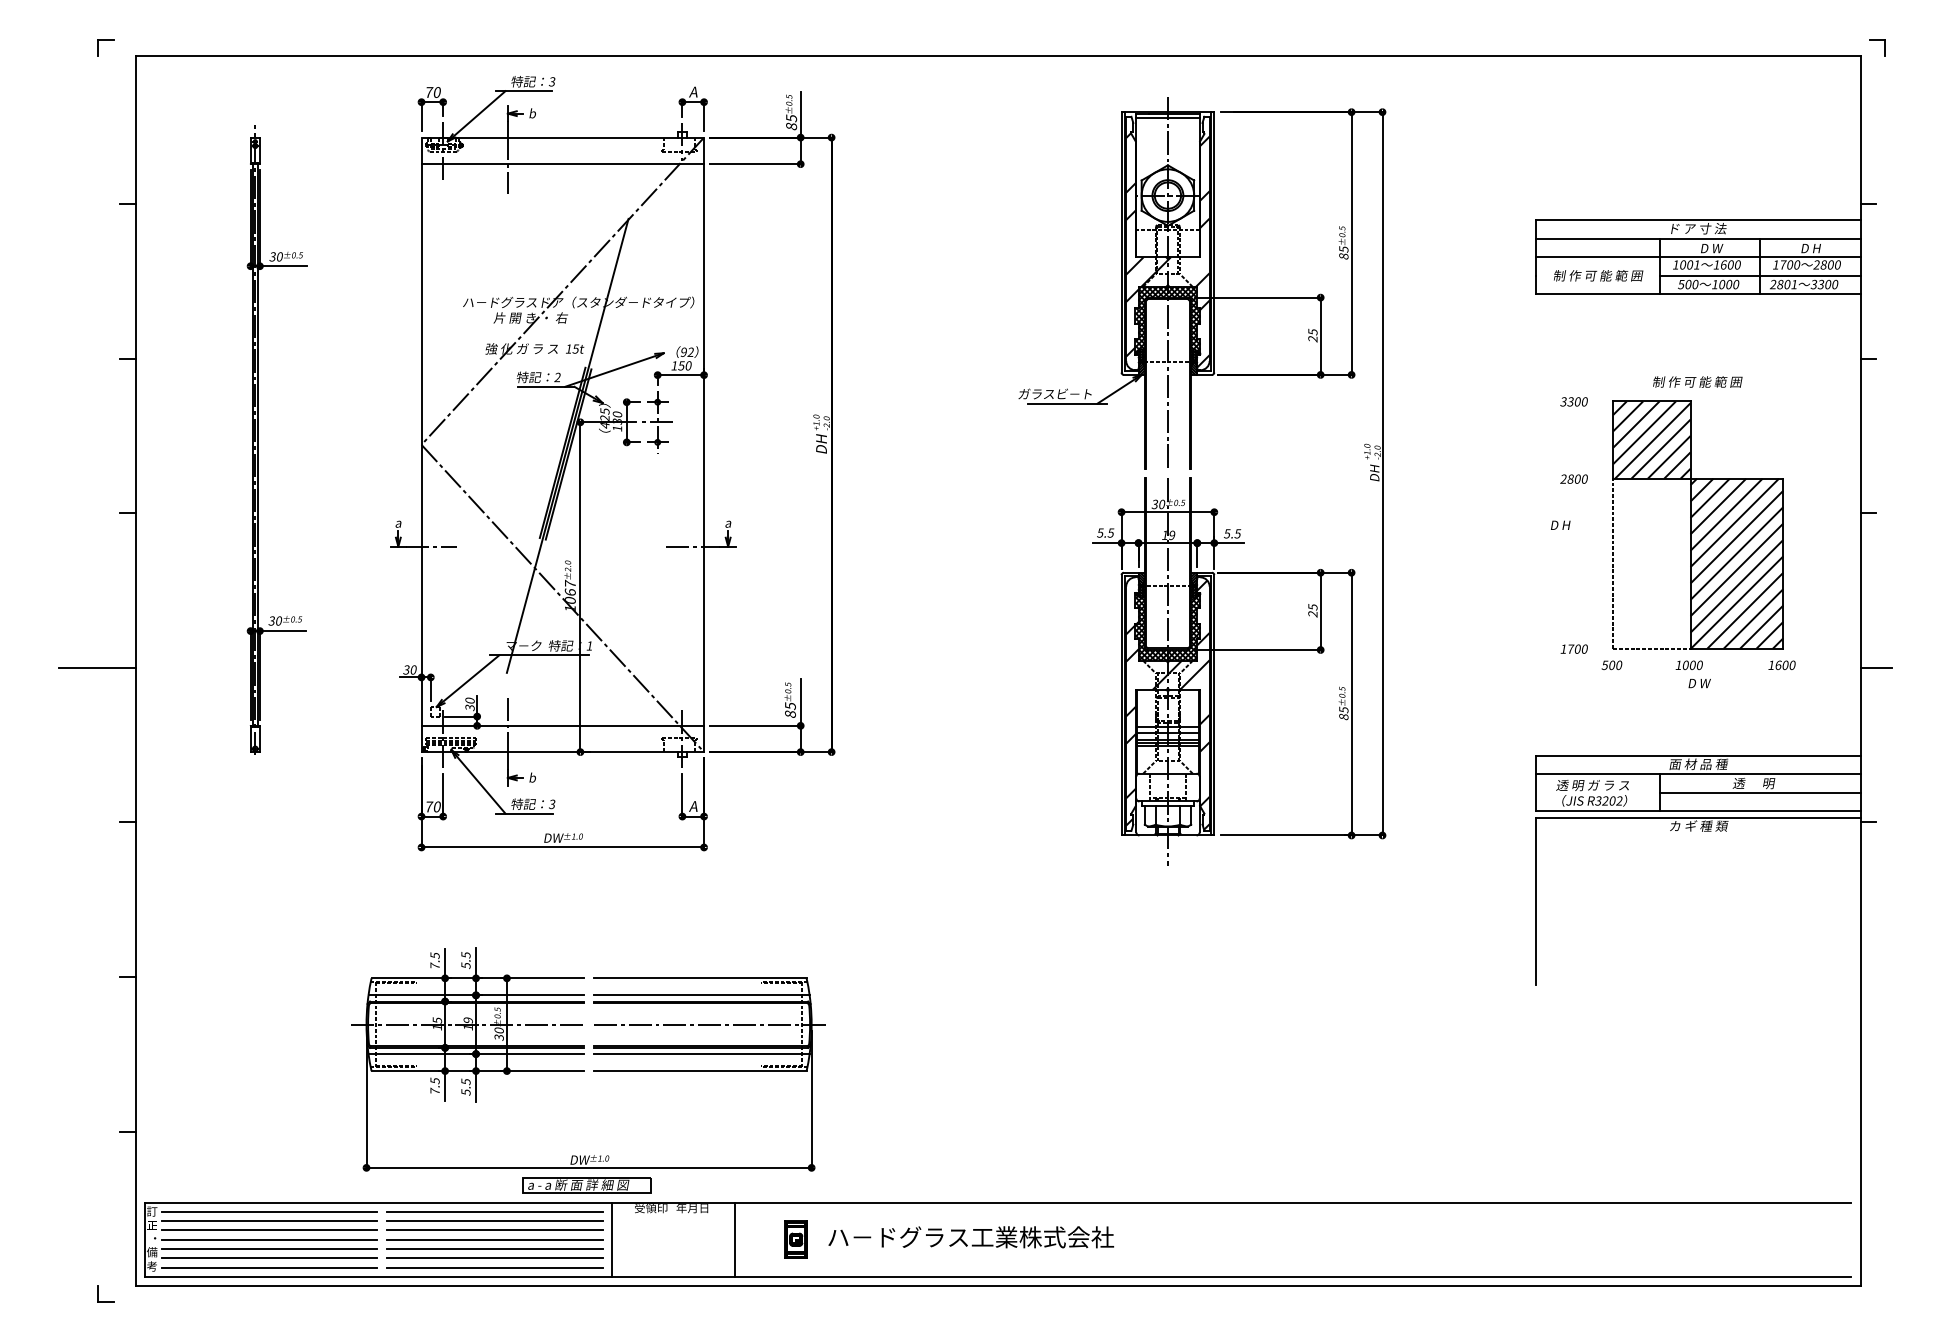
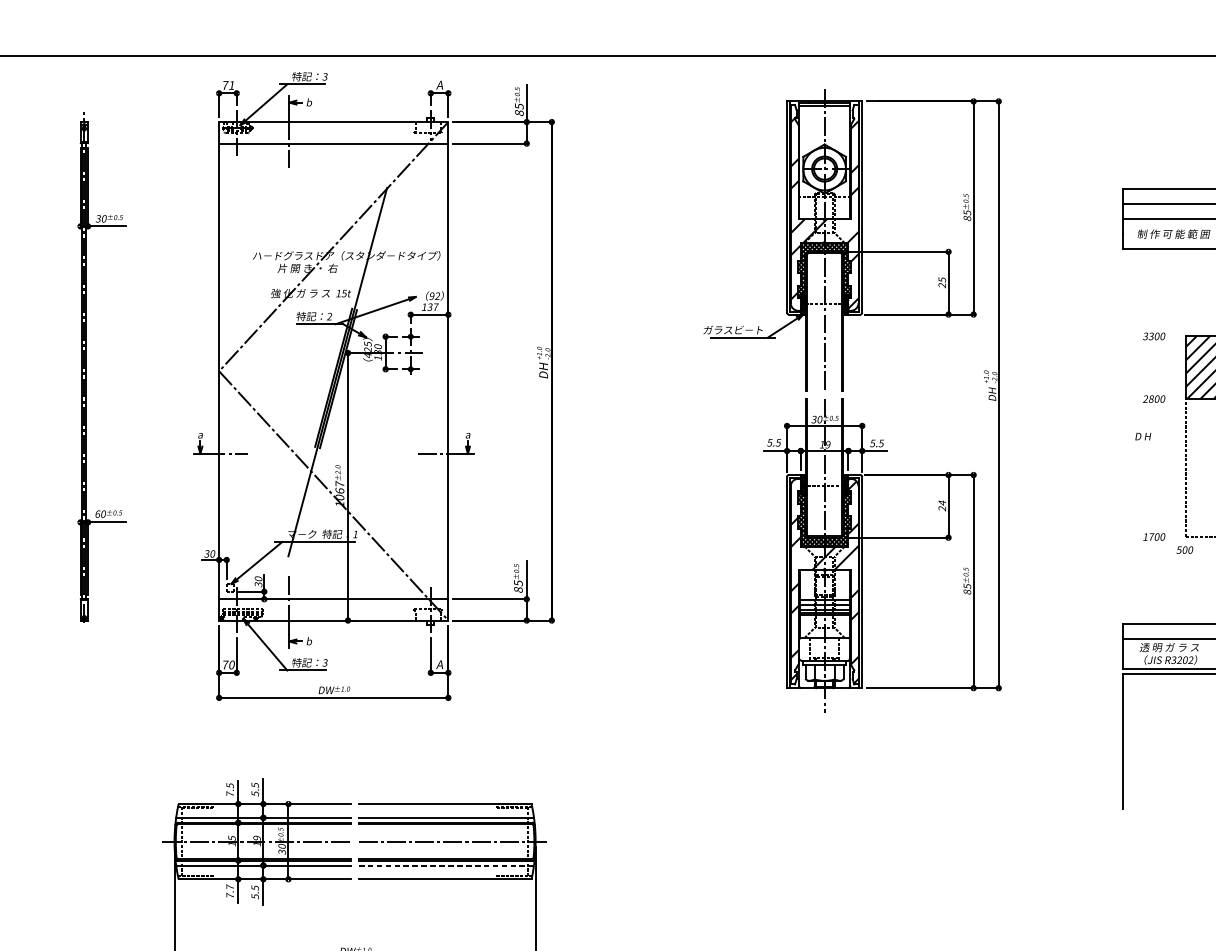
text: (436, 92) -> (231, 85), 70 -> 71
text: (685, 365) -> (433, 306), 150 -> 137
text: (1312, 607) -> (941, 503), 25 -> 24
text: (271, 620) -> (97, 513), 30 -> 60
line: (701, 1054) -> (446, 865), solid -> dashed
text: (434, 1080) -> (229, 886), 7.5 -> 7.7

